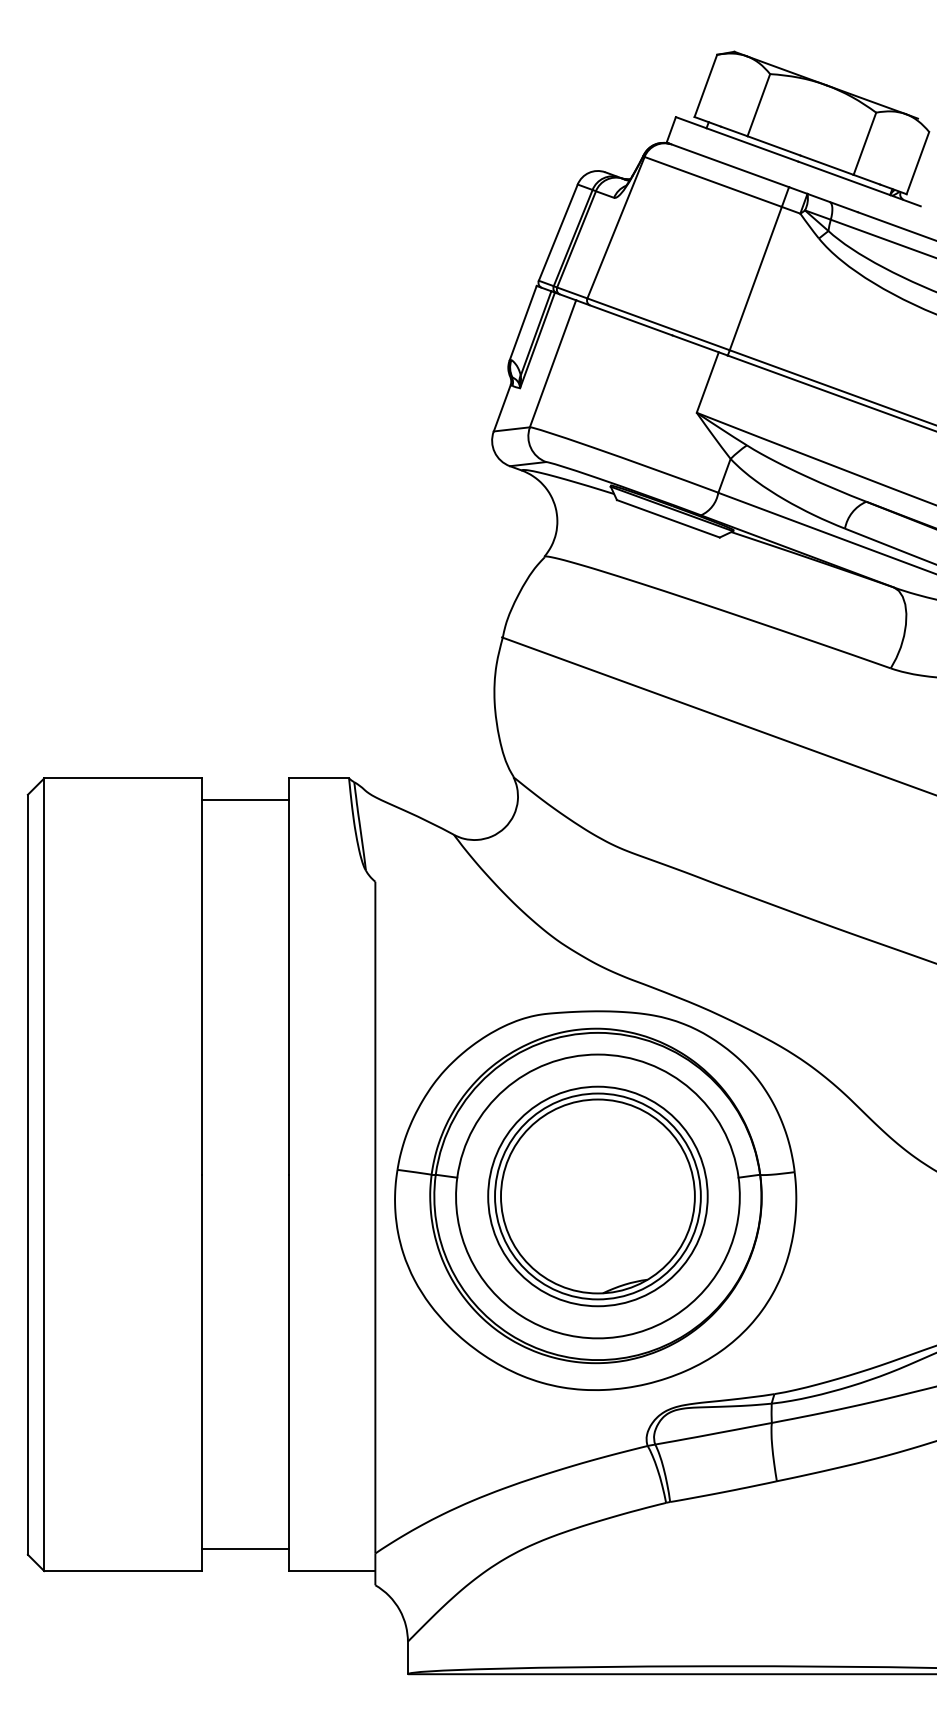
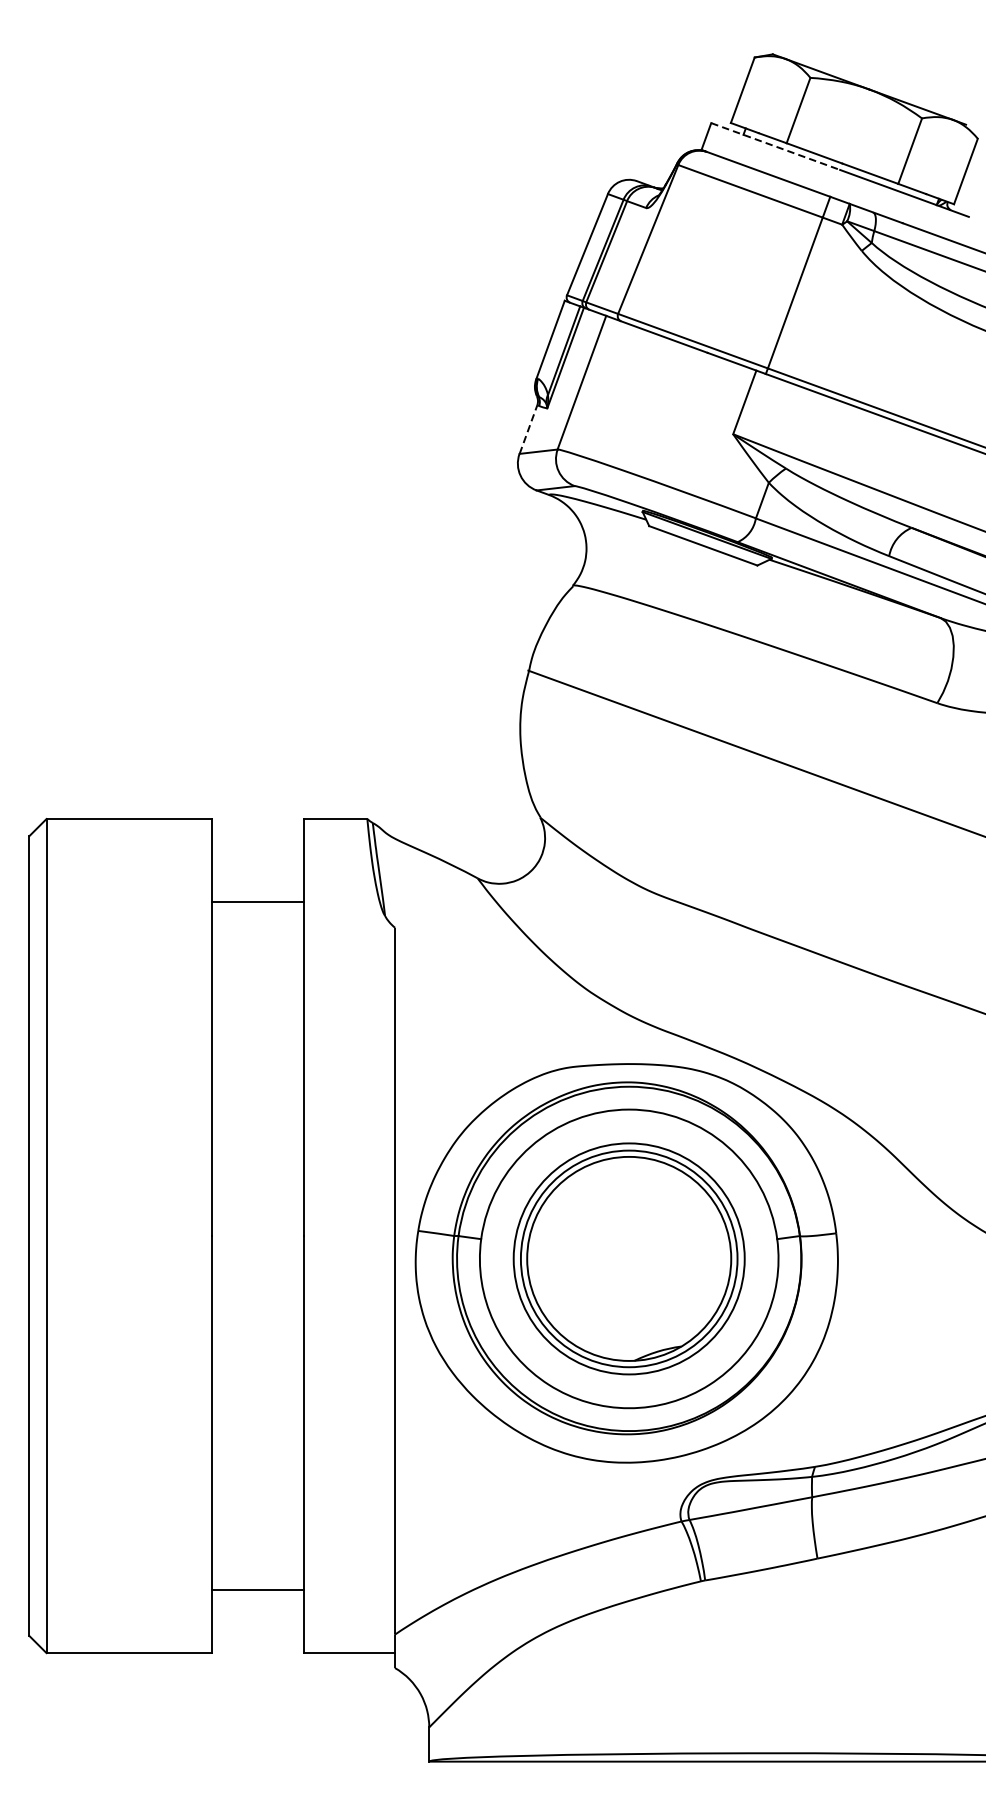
line: (737, 139) -> (776, 146), solid -> dashed
line: (502, 408) -> (528, 429), solid -> dashed
line: (244, 800) -> (257, 902), moved
line: (244, 1549) -> (257, 1590), moved

